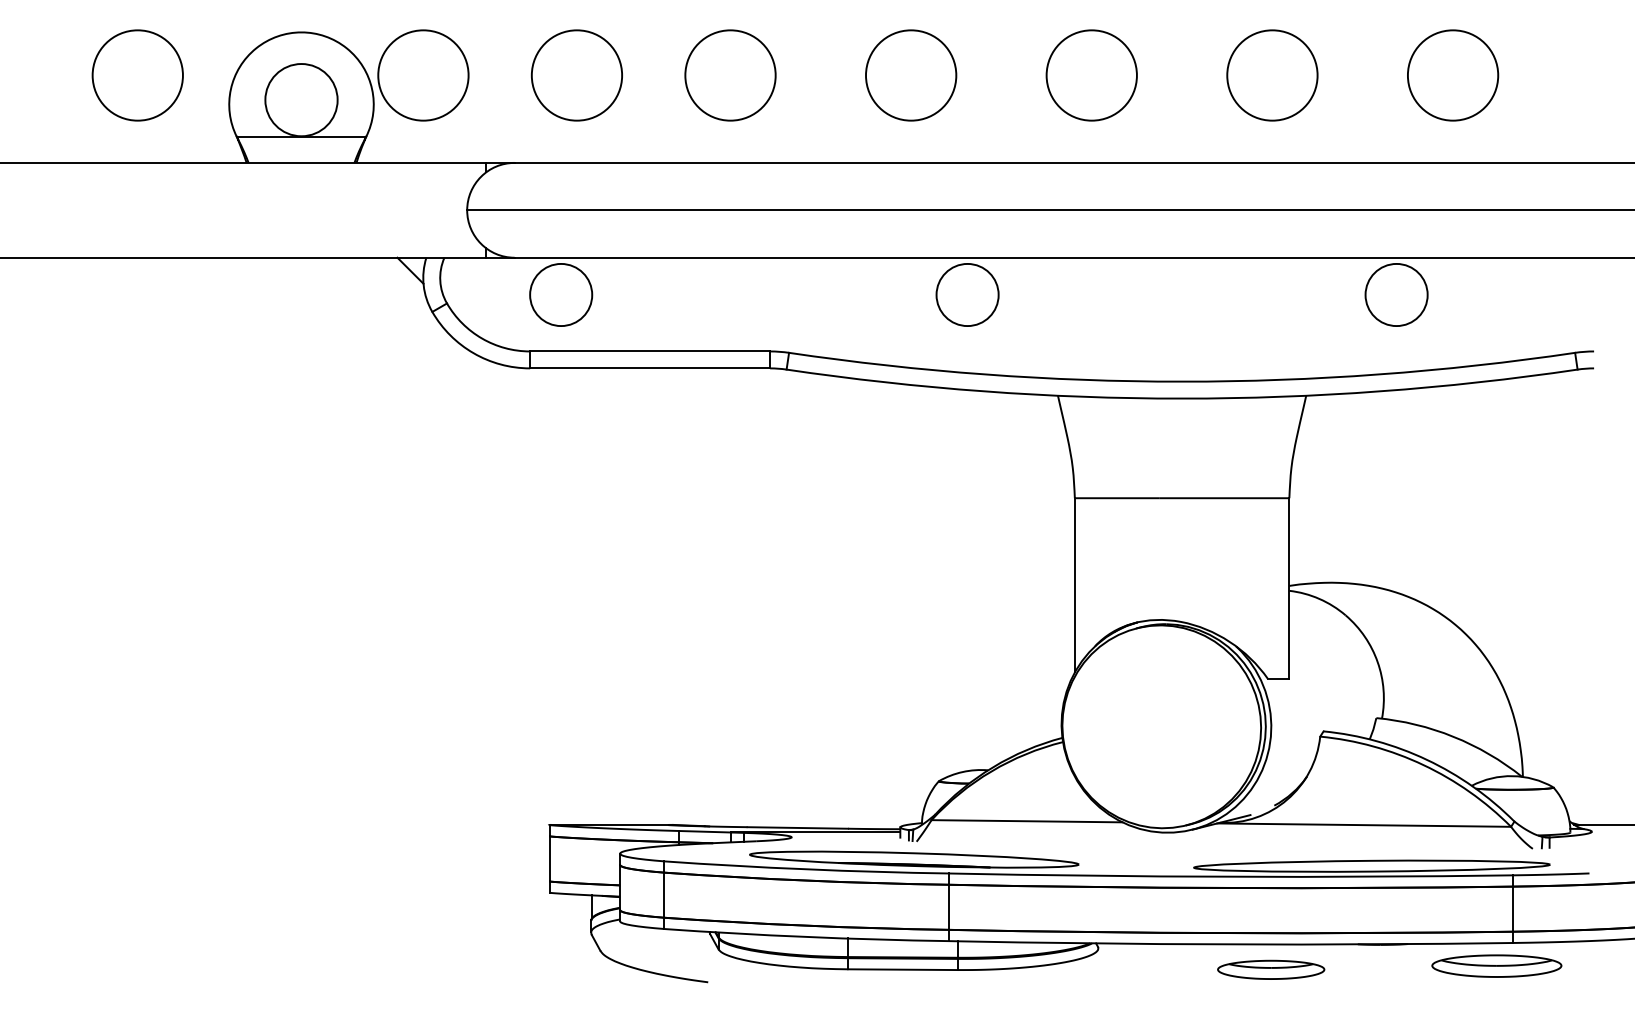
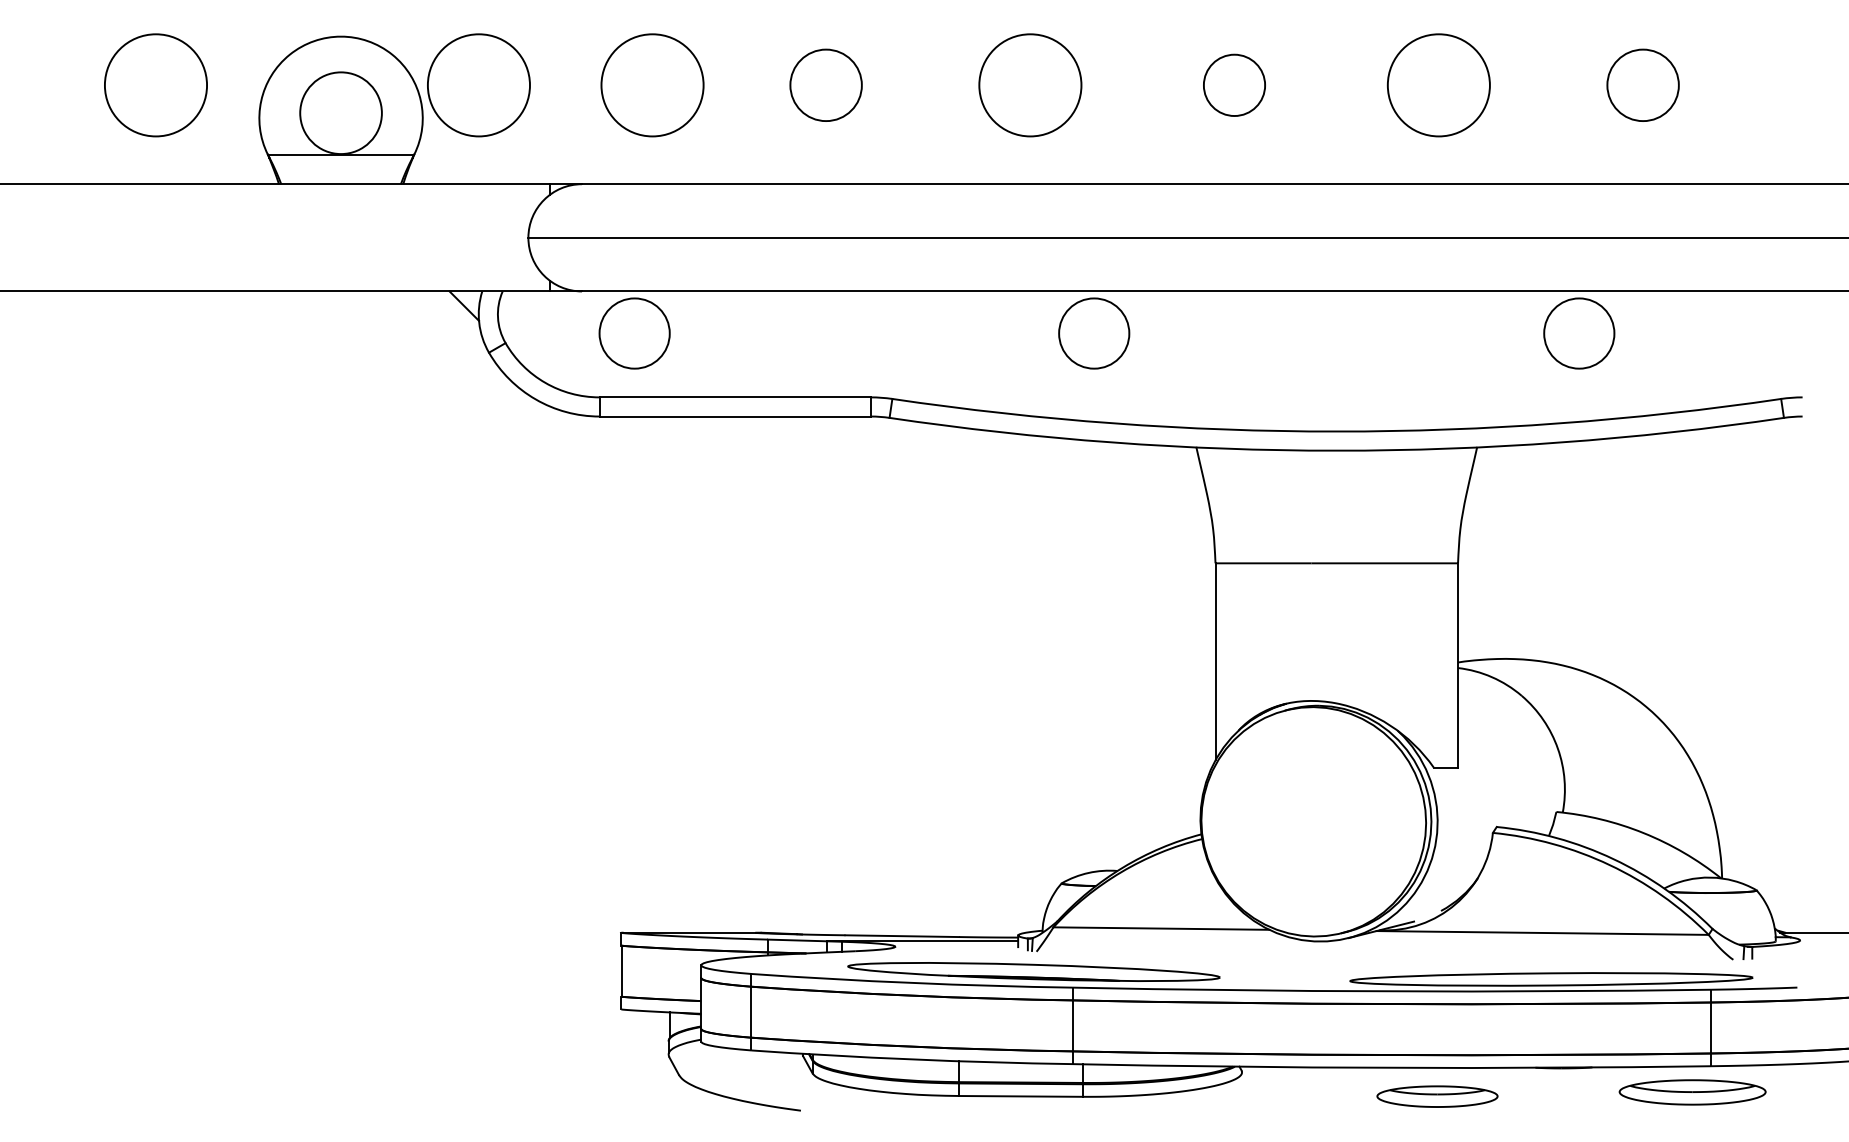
circle: (730, 75) -> (826, 85), size x0.7
circle: (1091, 75) -> (1234, 85), size x0.6
circle: (1452, 75) -> (1642, 85), size x0.7

